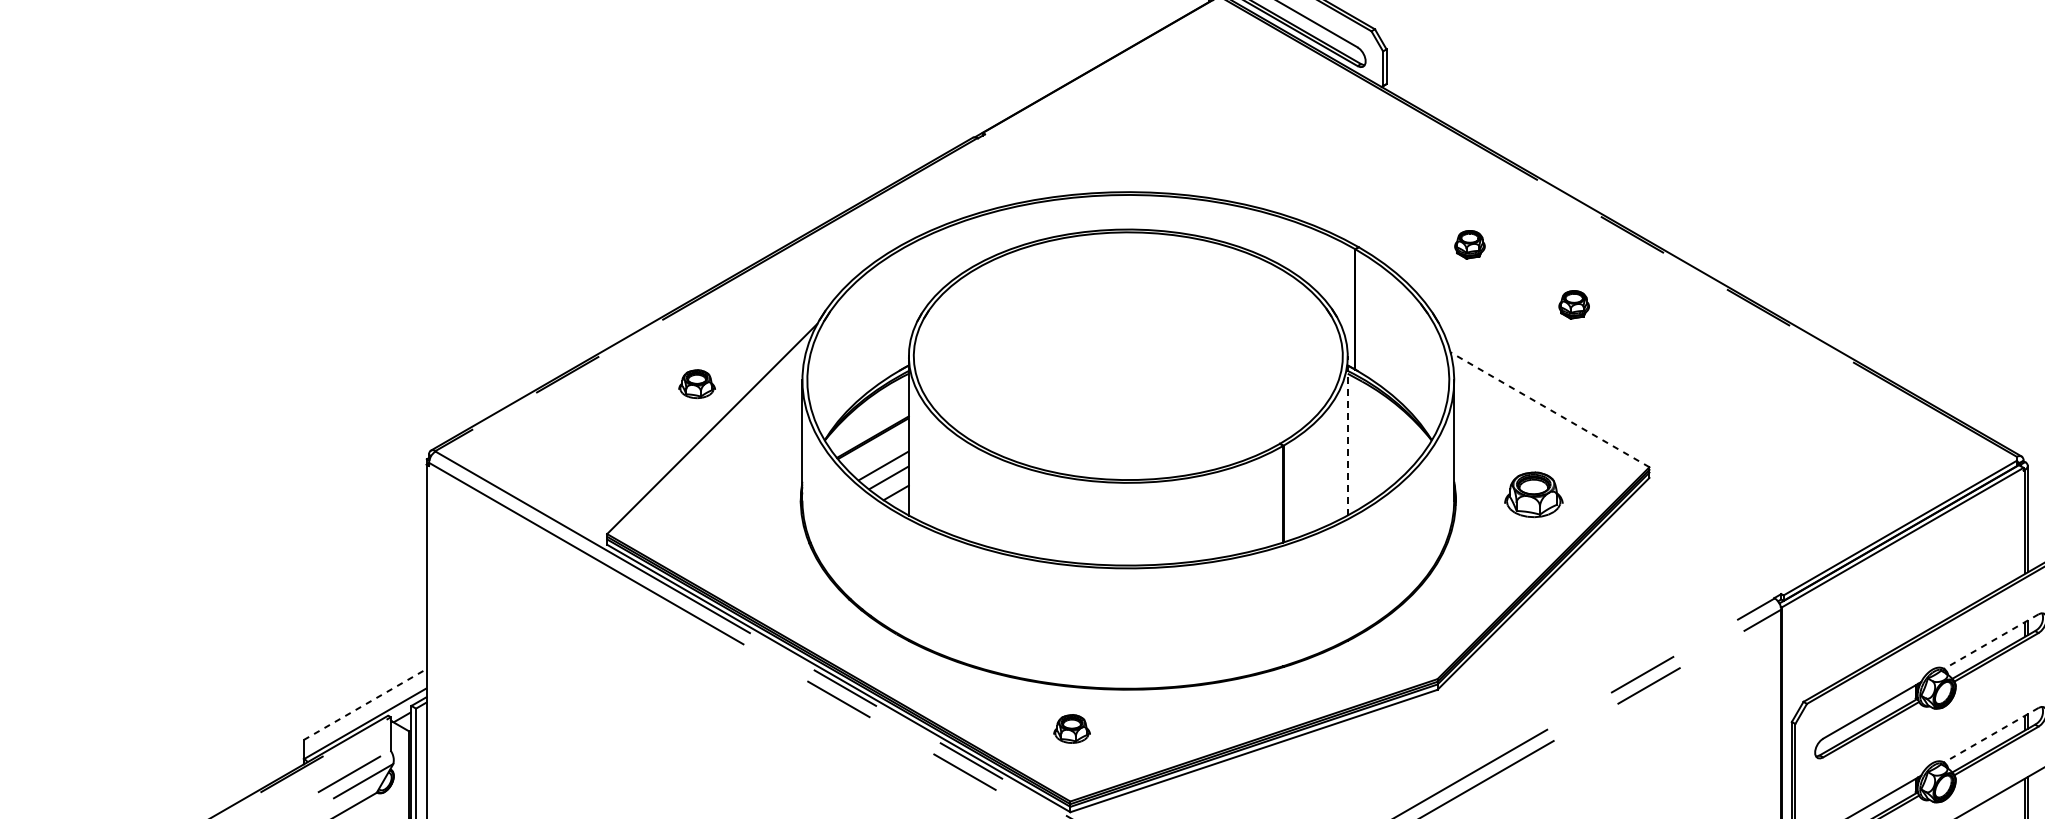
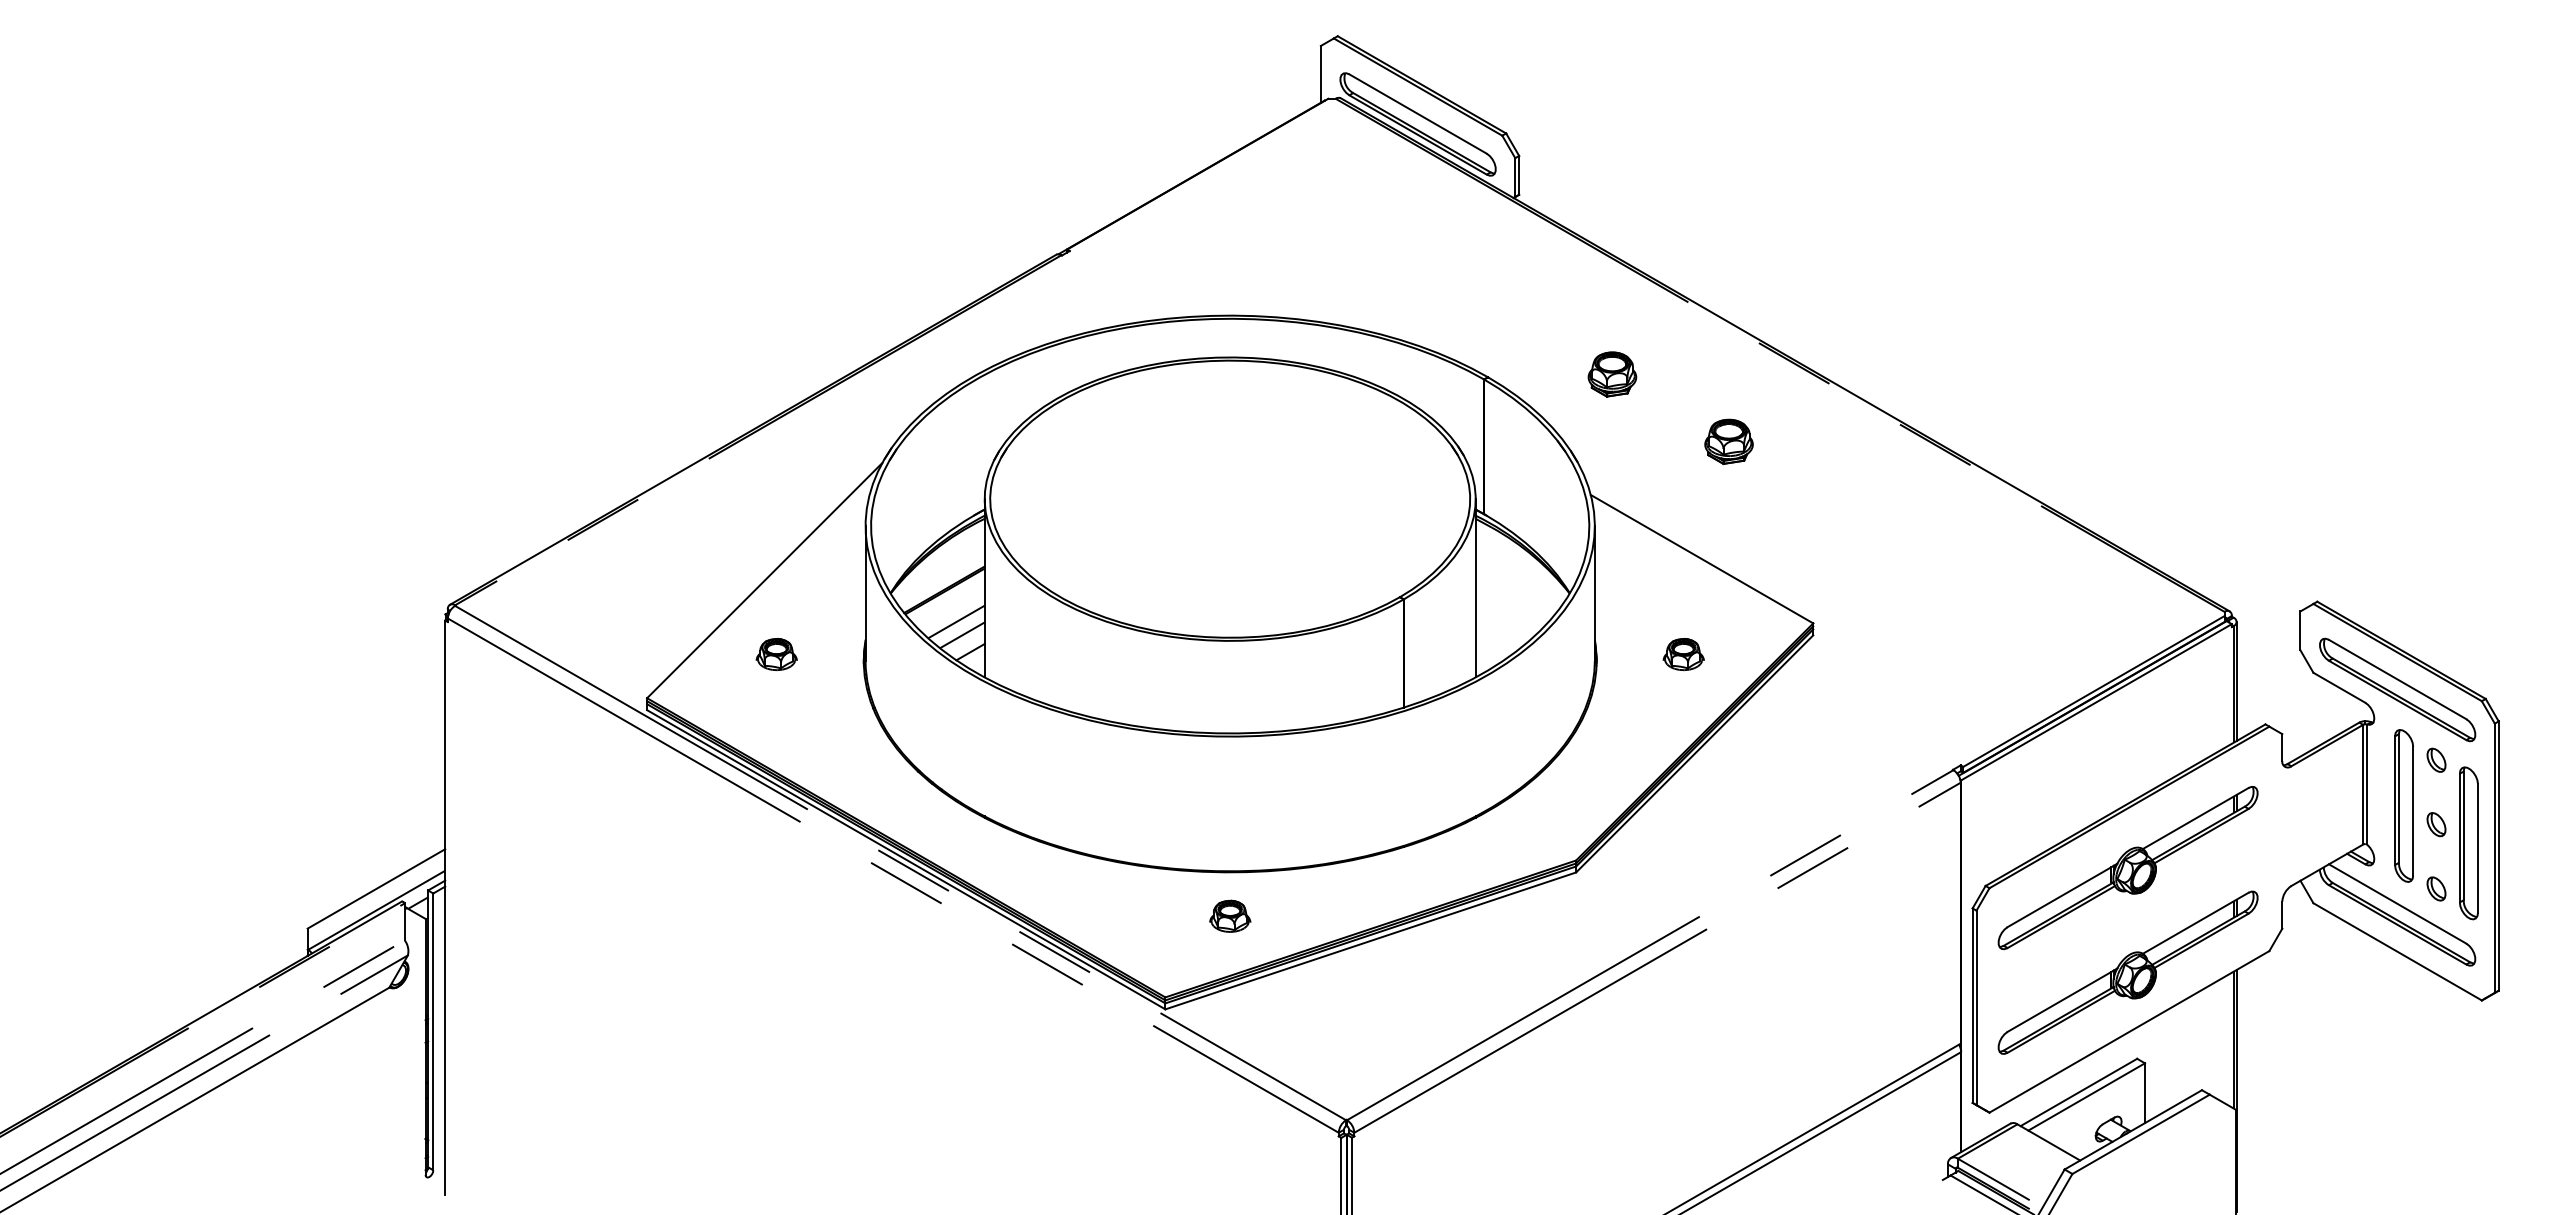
part: (1470, 244) -> (1612, 374), size x1.43
part: (1573, 304) -> (1728, 441), size x1.43
part: (696, 384) -> (776, 654), moved
line: (1549, 409) -> (1701, 558), dashed -> solid
line: (1347, 435) -> (1475, 587), dashed -> solid
part: (1533, 495) -> (1683, 654), size x0.62
line: (1991, 641) -> (2195, 818), dashed -> solid
line: (365, 704) -> (376, 888), dashed -> solid
part: (1072, 728) -> (1230, 915), moved
line: (1991, 735) -> (2195, 923), dashed -> solid

